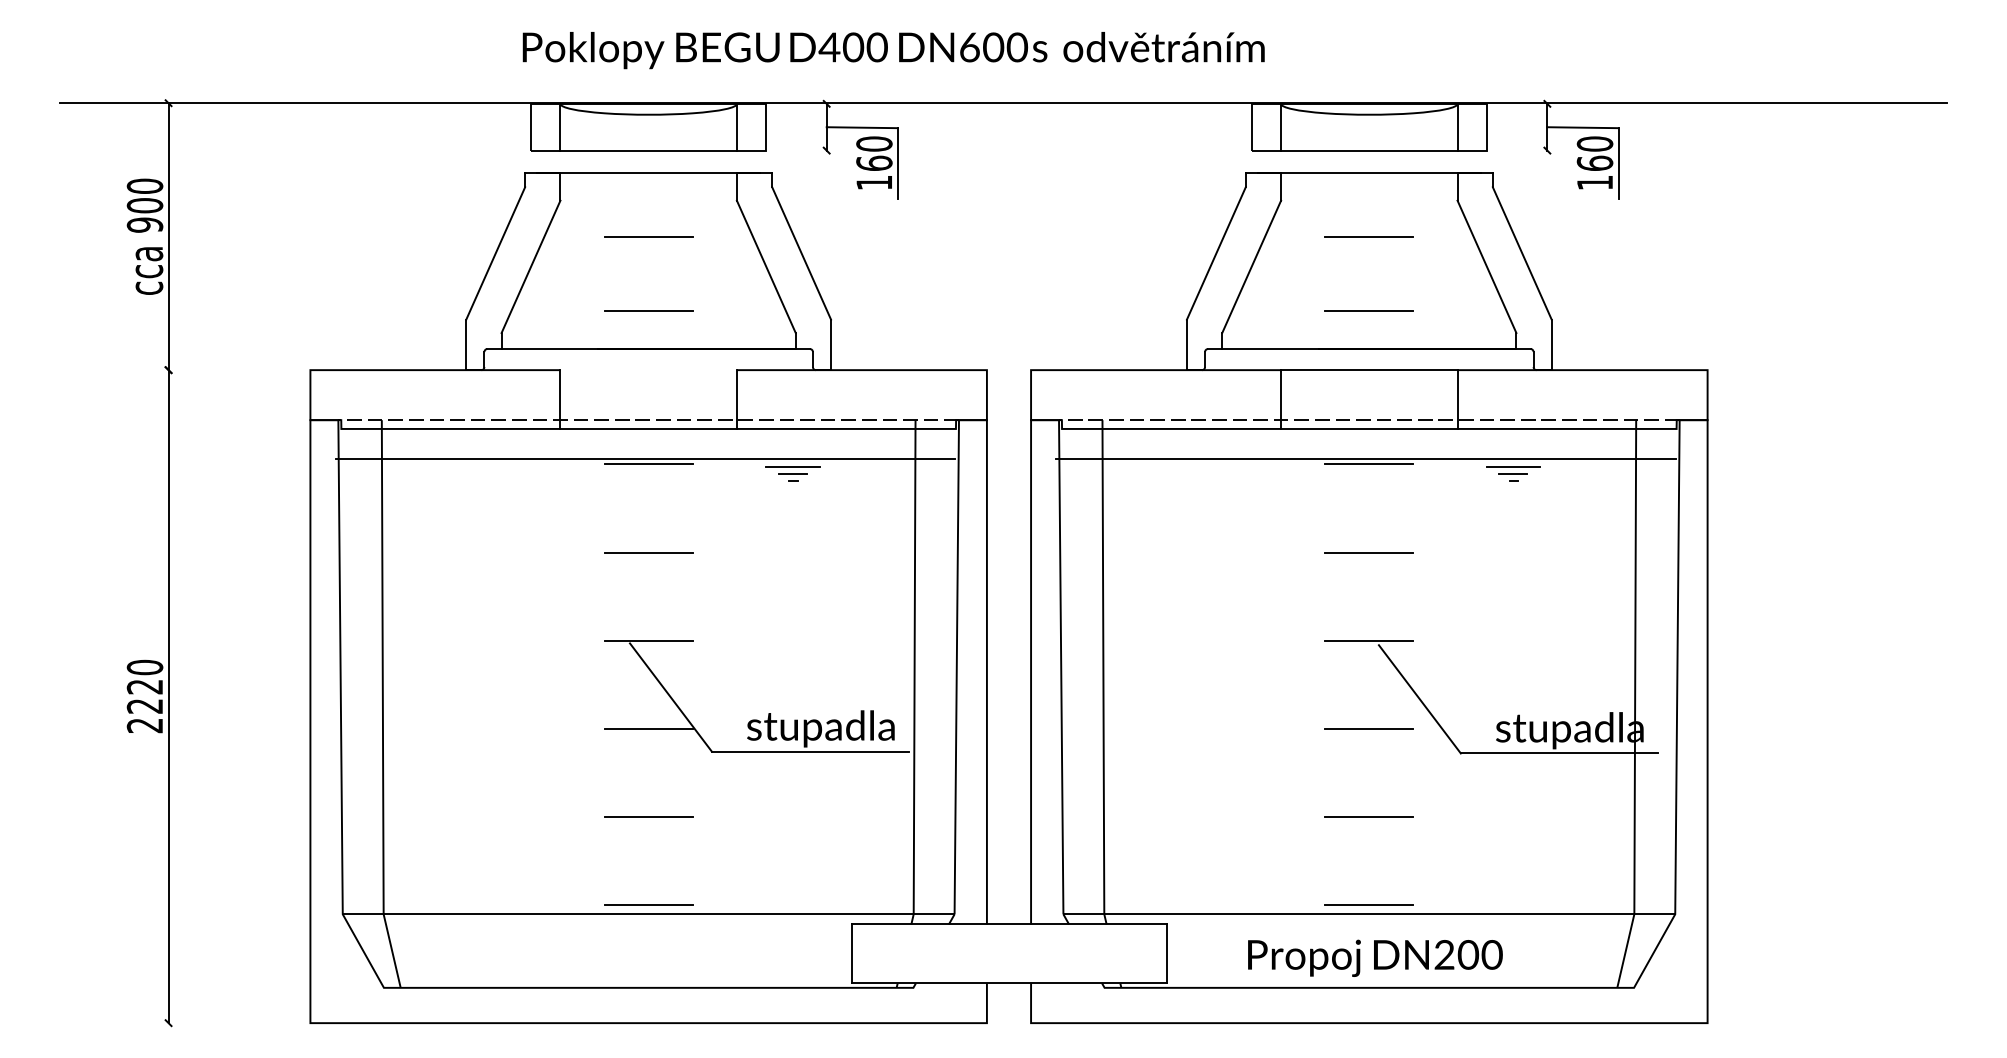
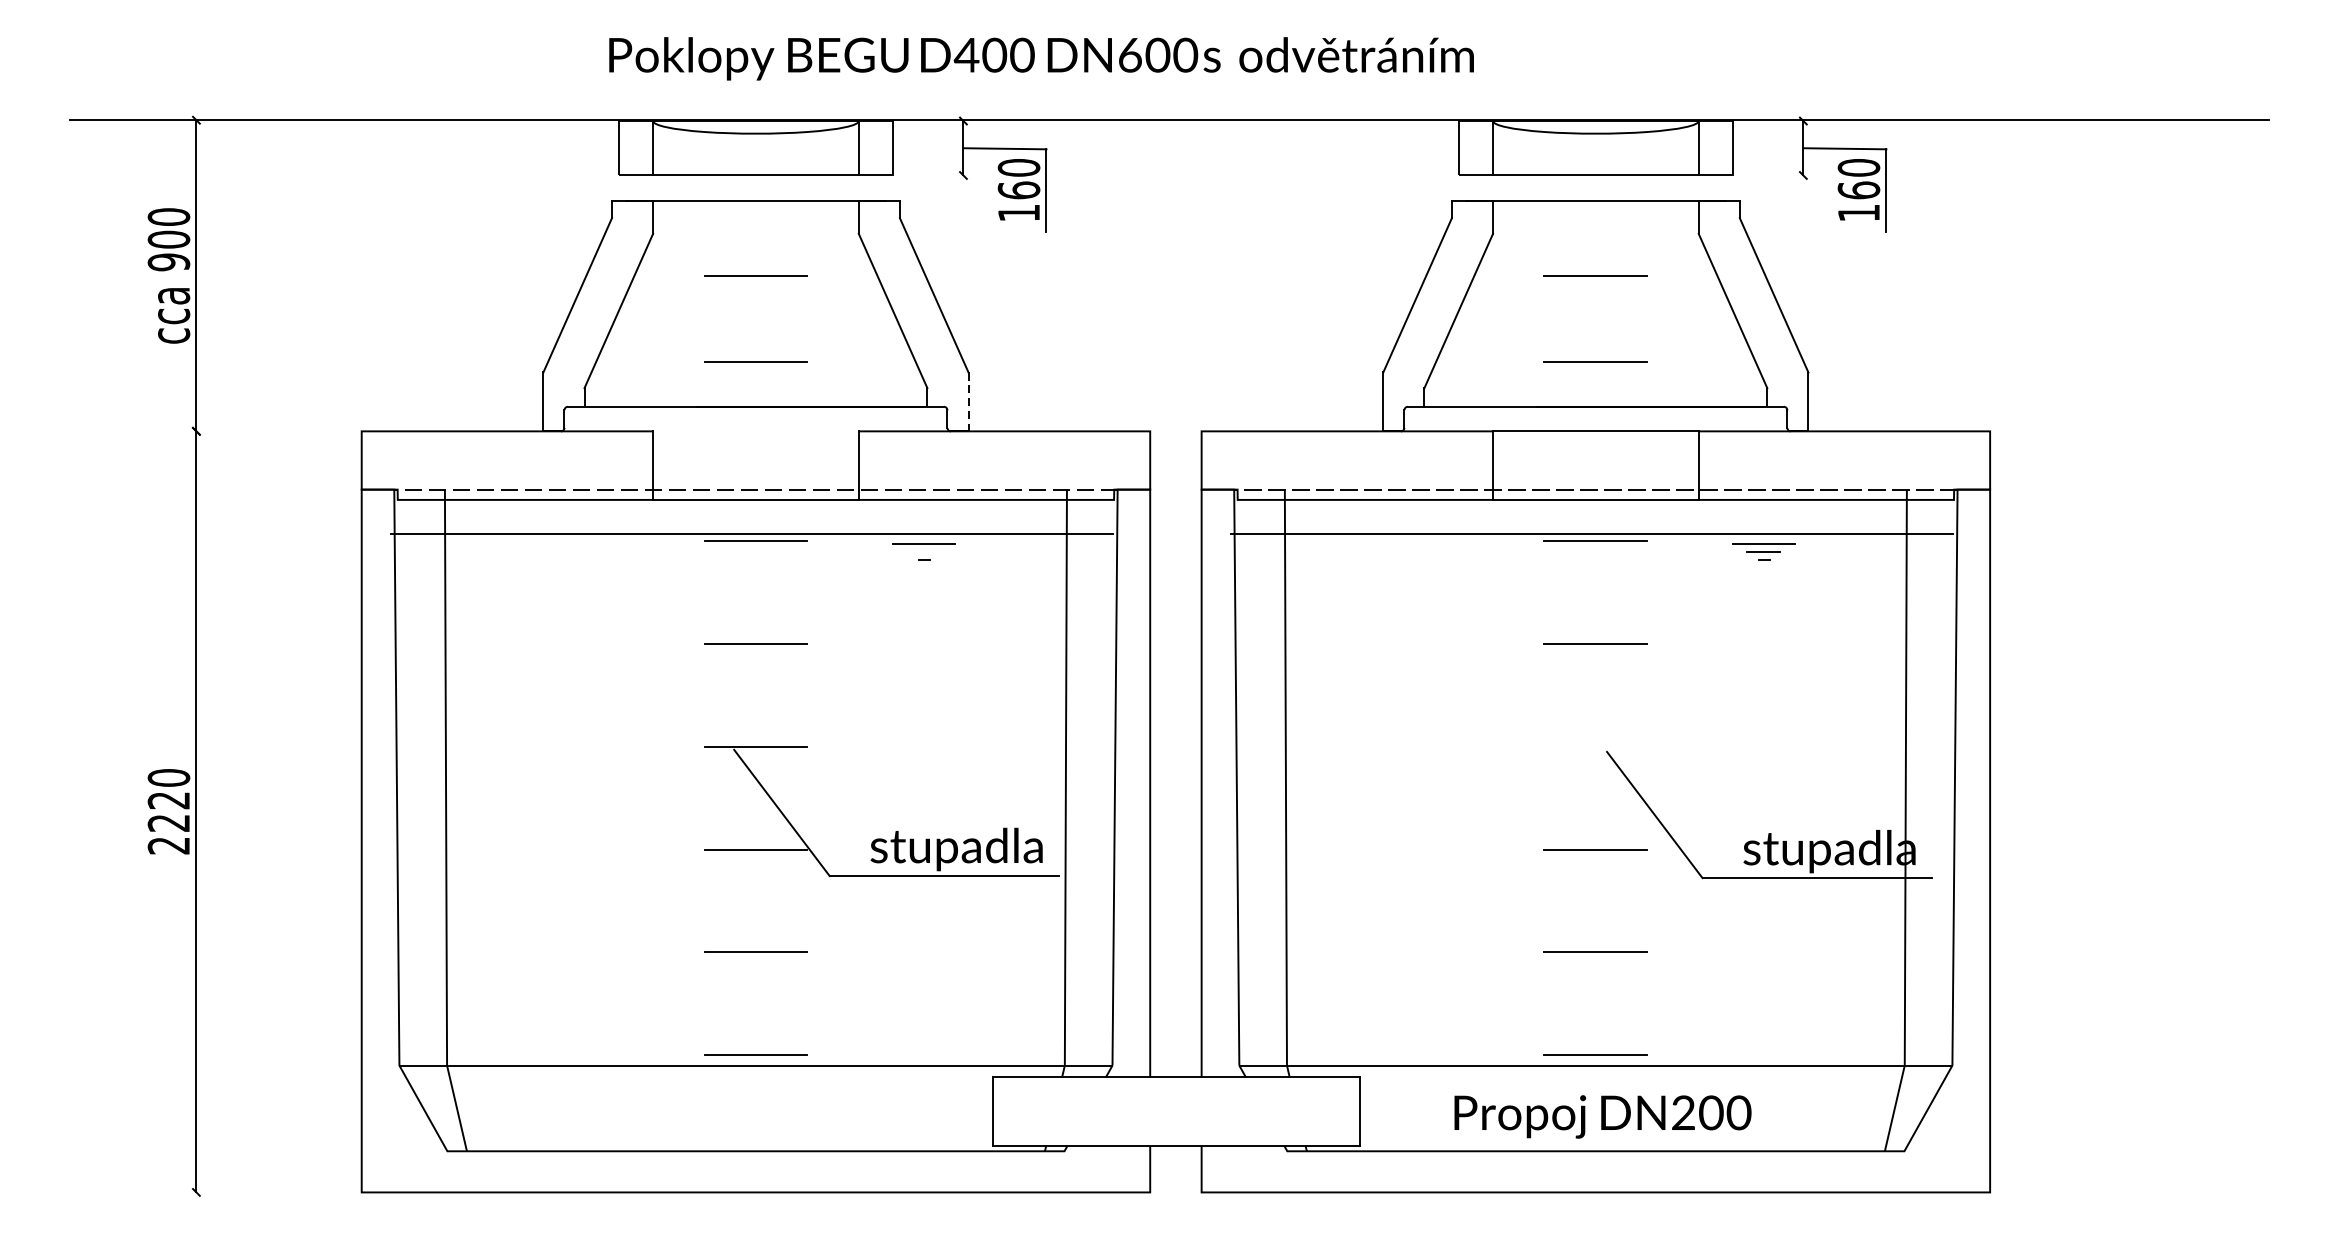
line: (831, 345) -> (969, 402), solid -> dashed
line: (792, 473) -> (923, 551), removed
line: (1369, 640) -> (1596, 746), removed

